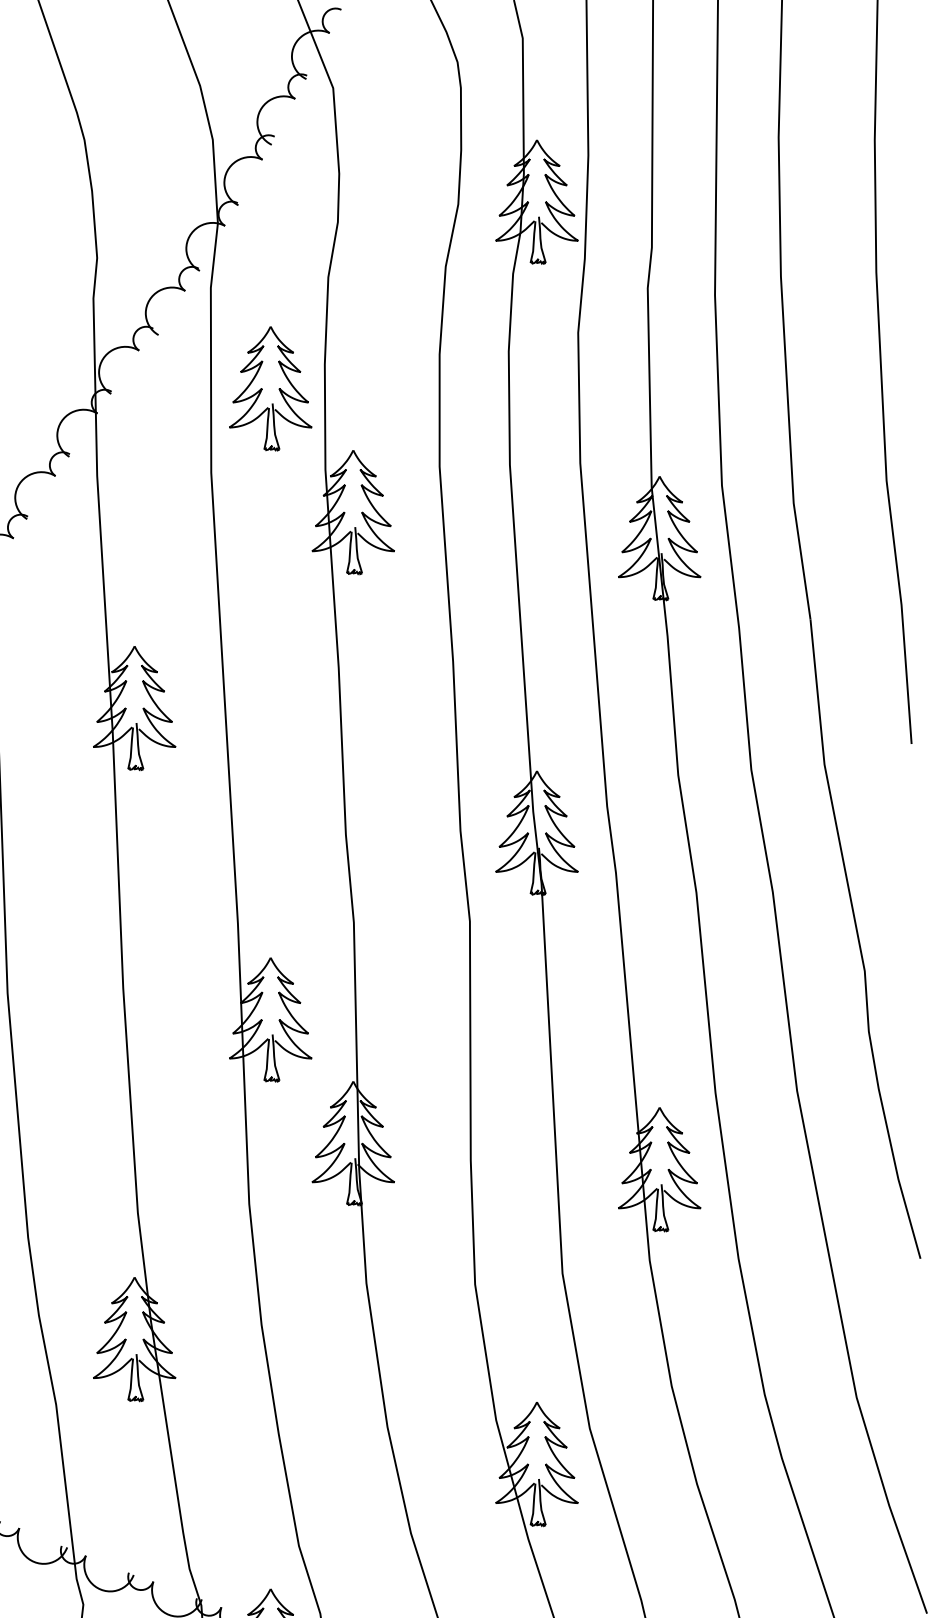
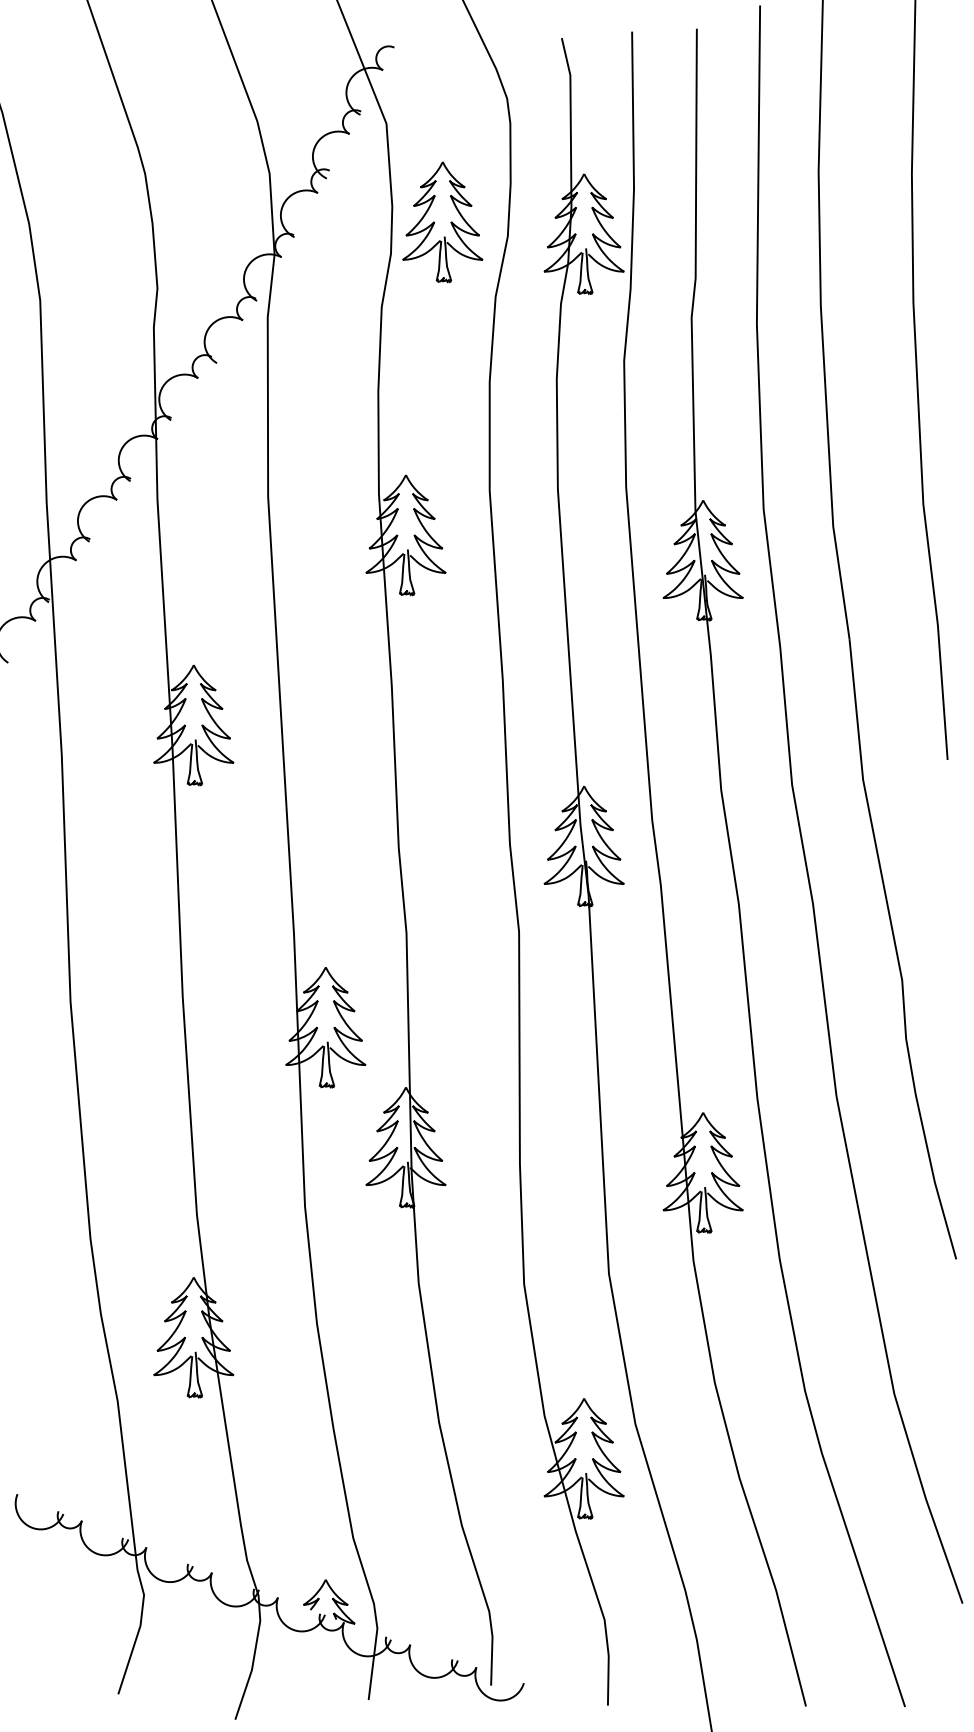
part: (270, 389) -> (442, 222), moved

